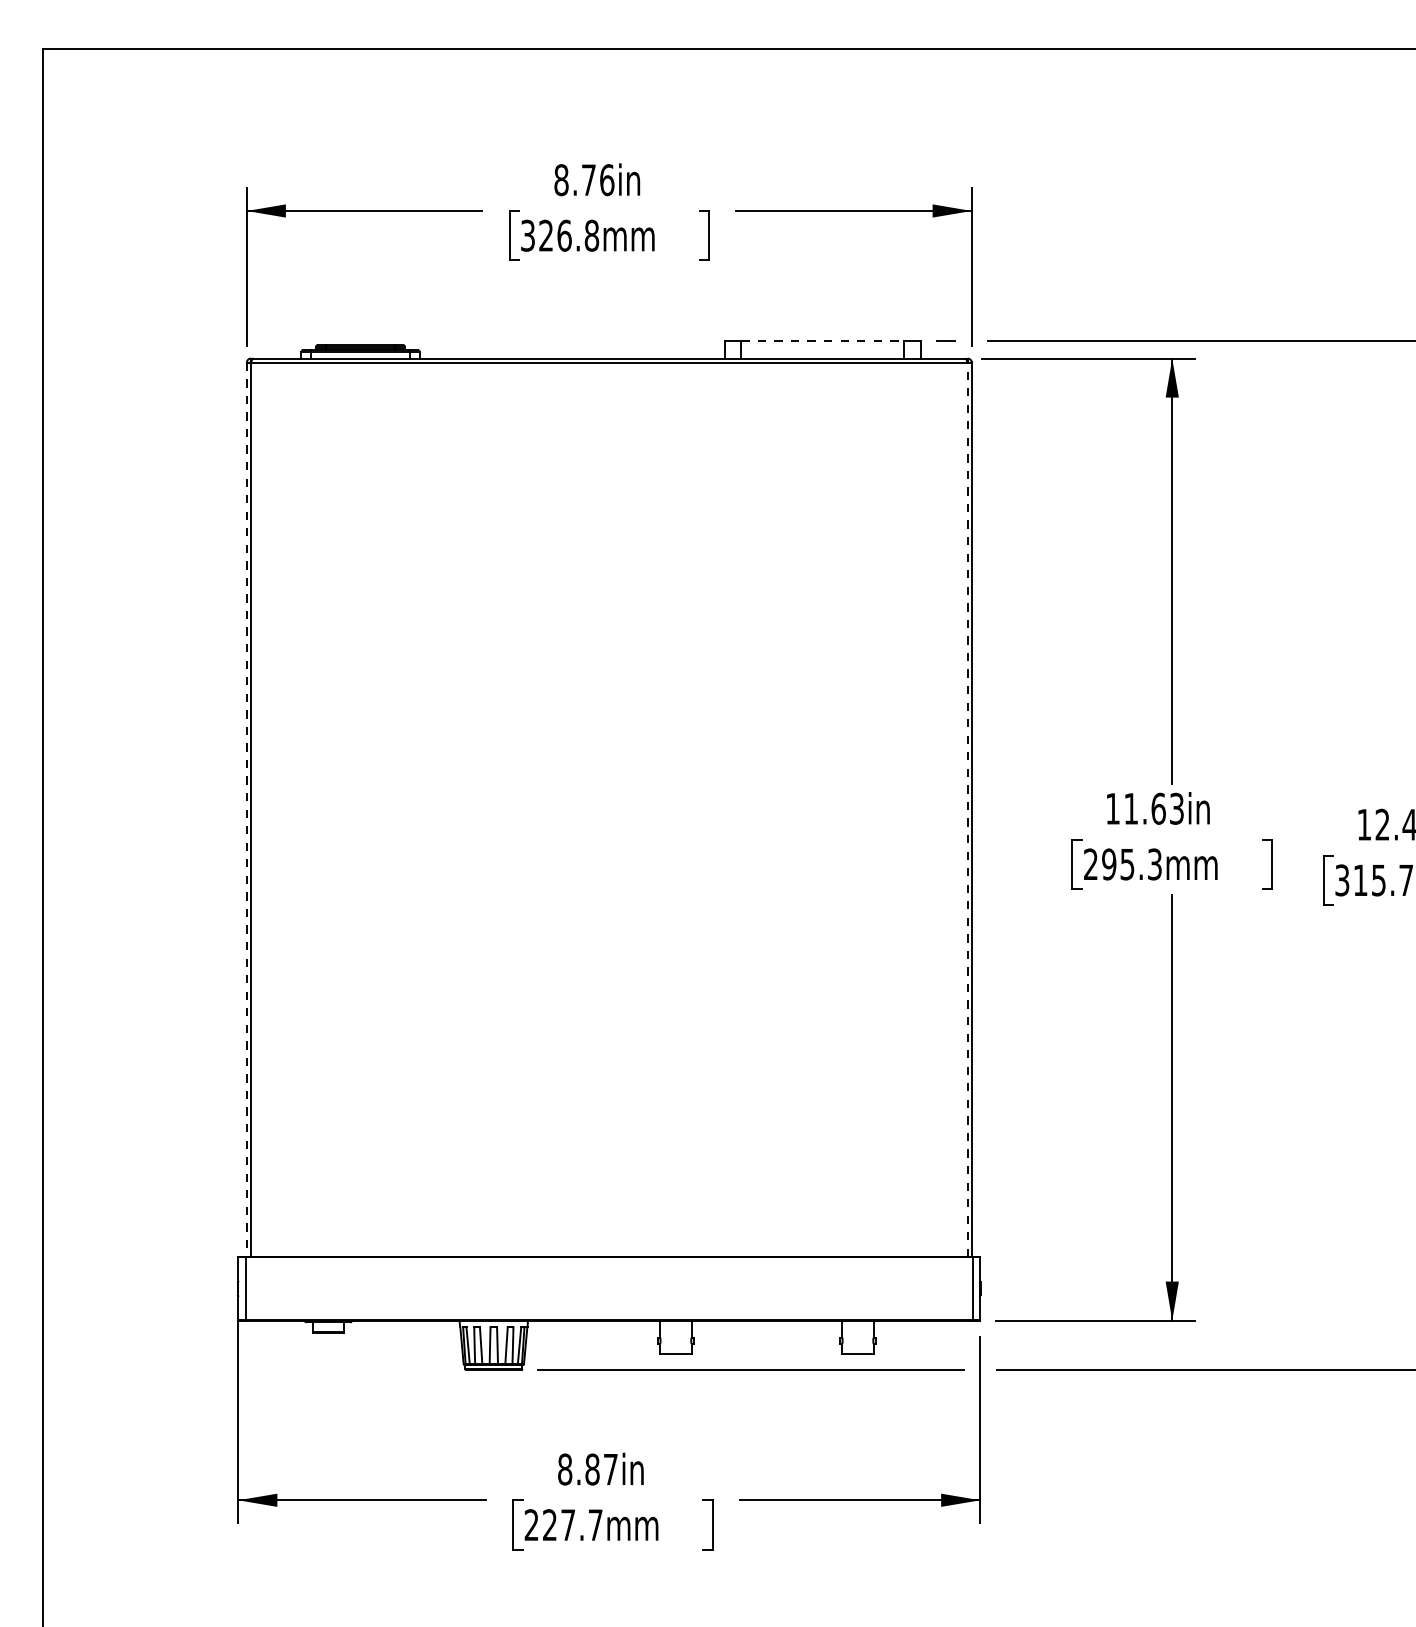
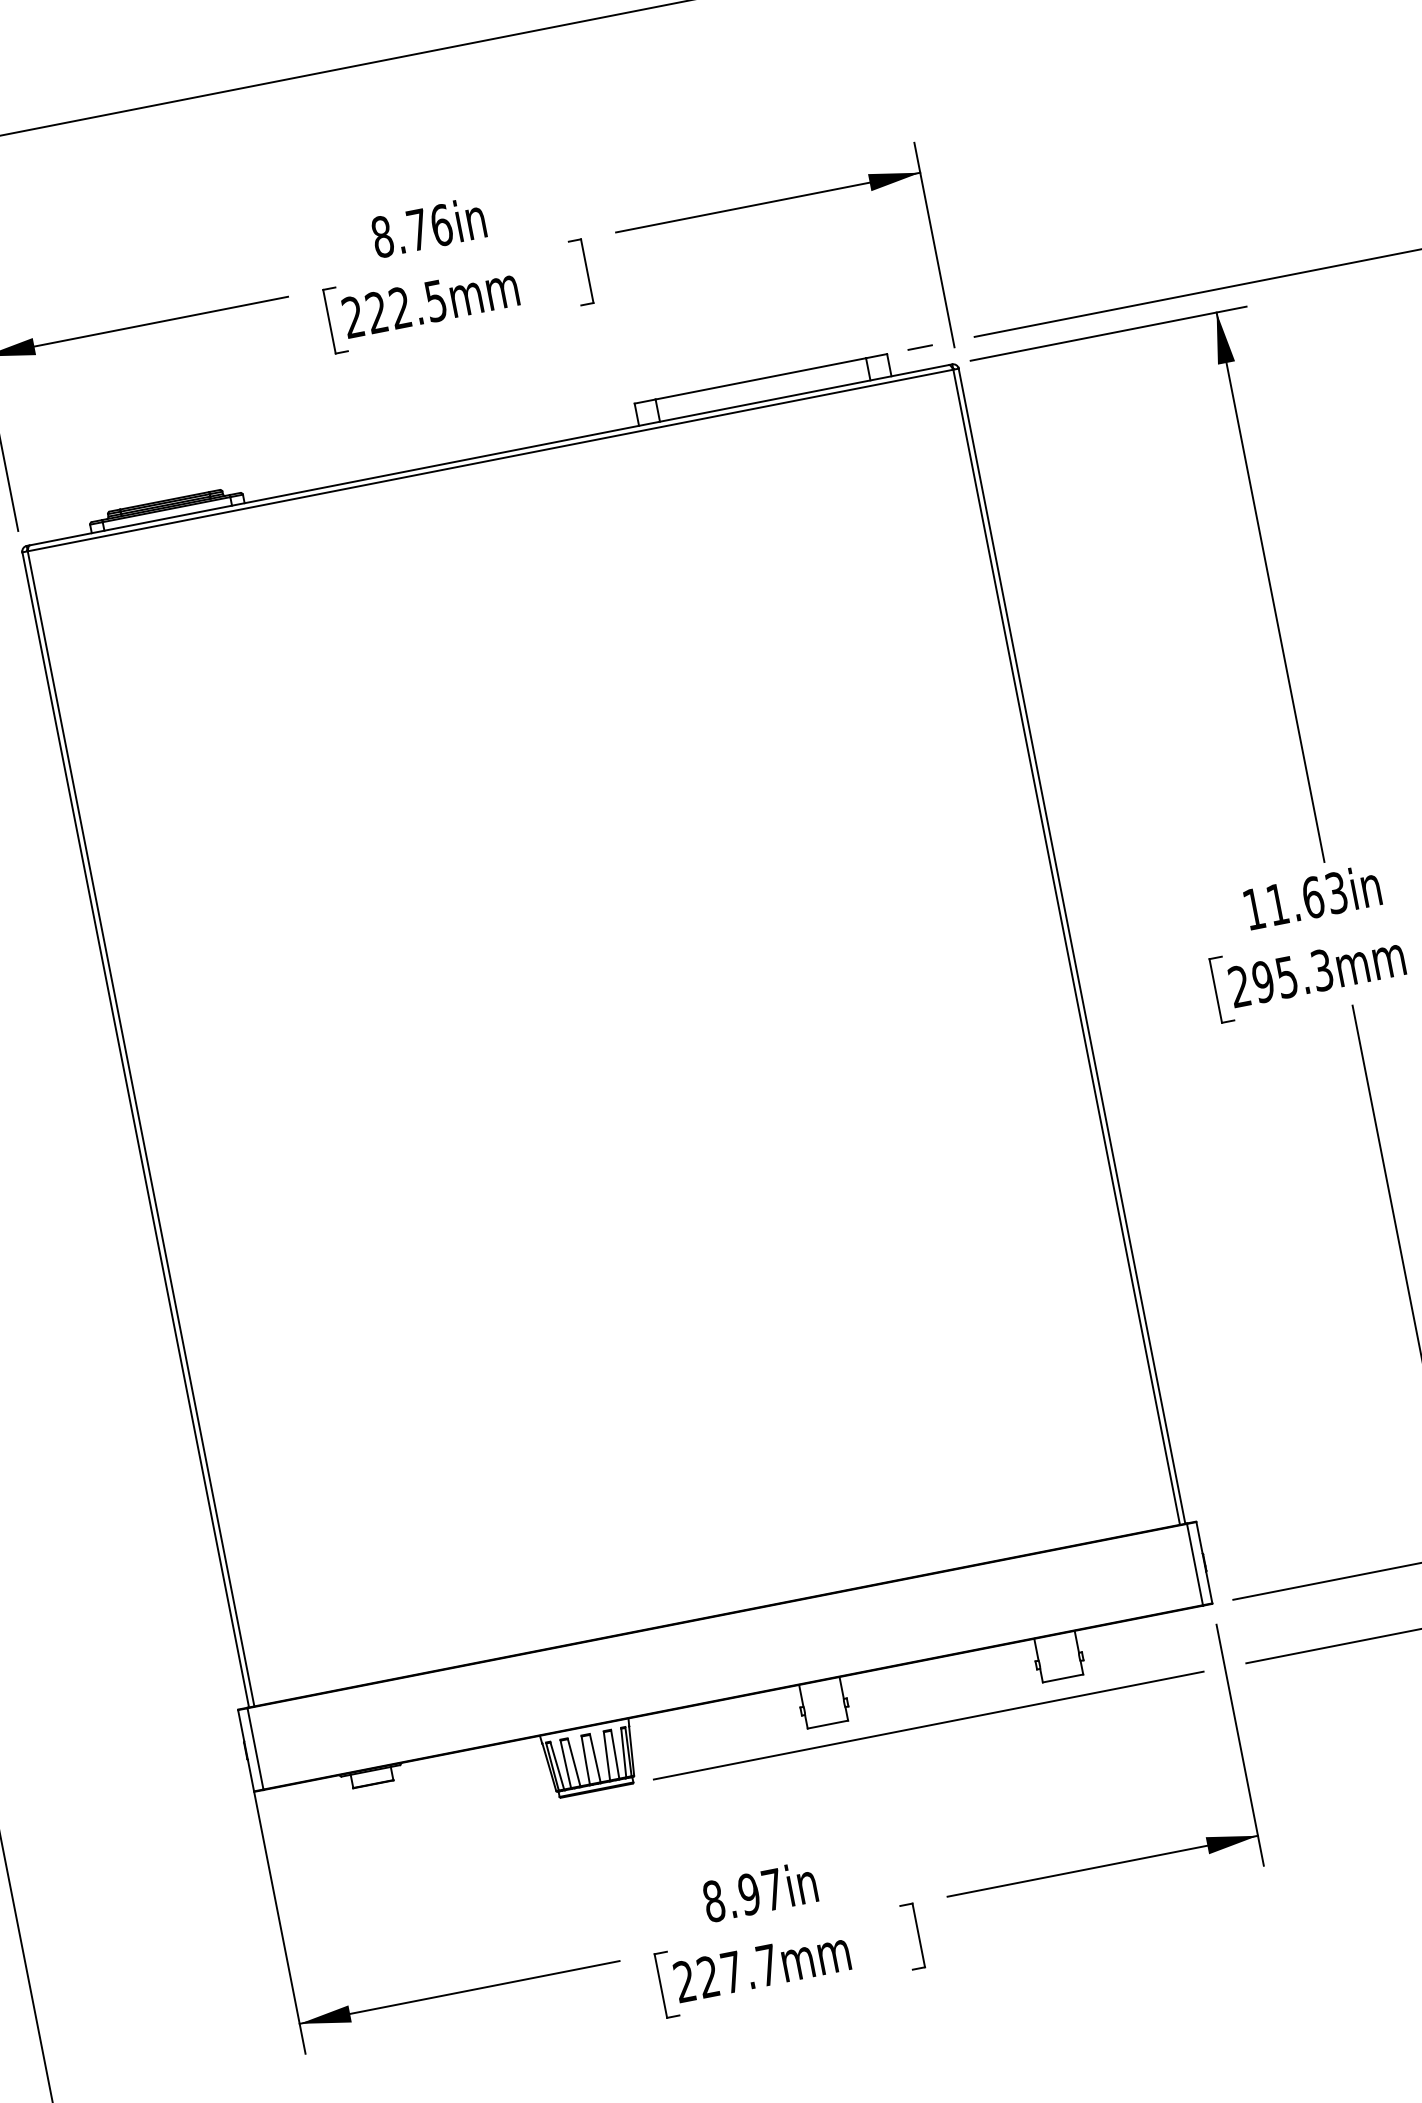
text: (560, 235) -> (395, 308), 326.8mm -> 222.5mm
line: (823, 341) -> (761, 378), dashed -> solid
line: (967, 809) -> (1066, 946), dashed -> solid
line: (246, 810) -> (135, 1130), dashed -> solid
text: (592, 1469) -> (749, 1894), 8.87in -> 8.97in

